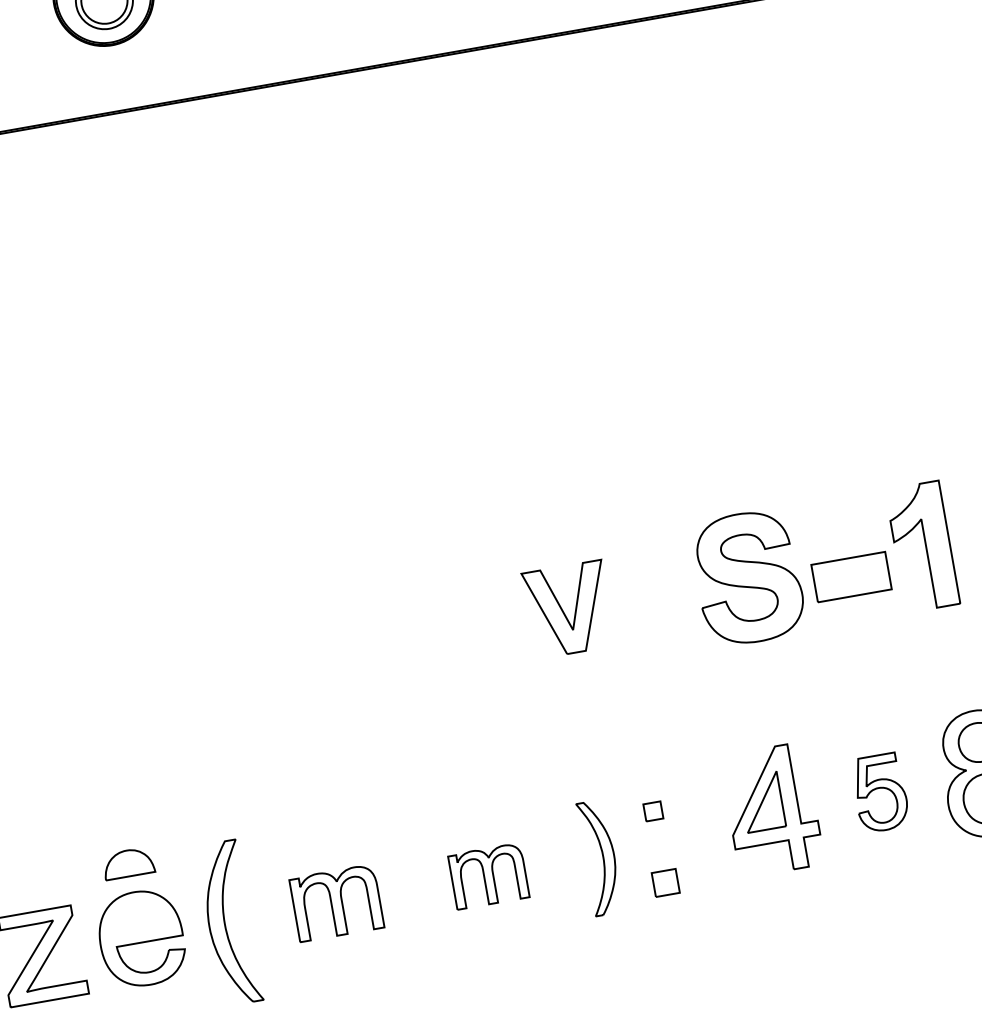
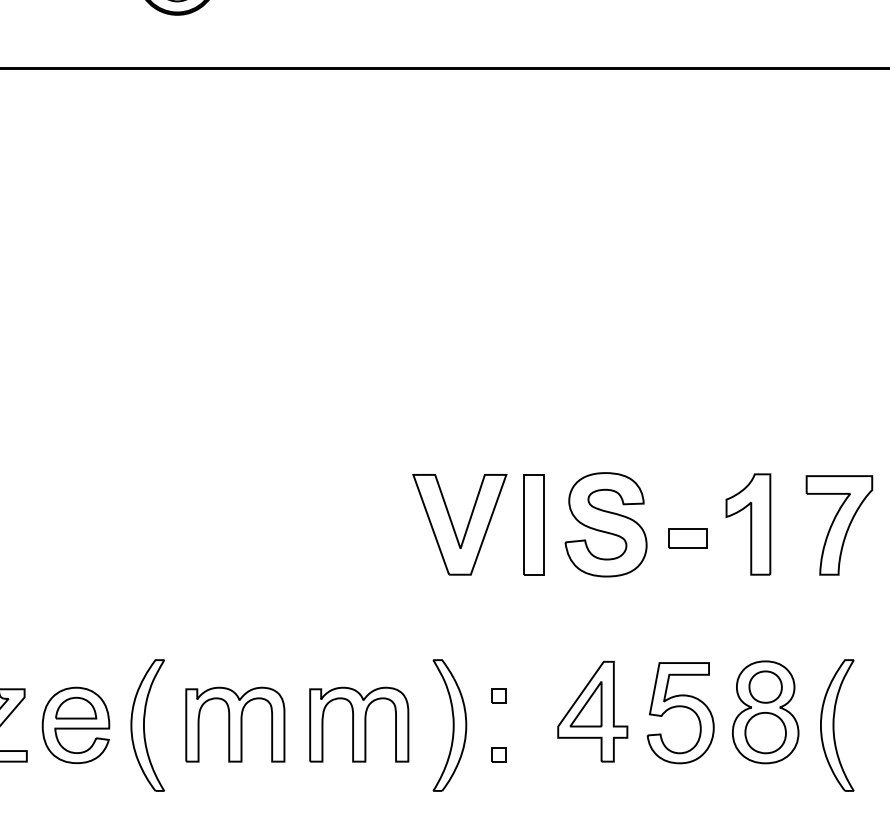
part: (850, 577) -> (687, 538), size x0.62
part: (659, 593) -> (533, 524), added
part: (568, 609) -> (459, 524), size x1.43
part: (880, 793) -> (680, 713), size x1.67
part: (599, 857) -> (449, 725), size x1.43
part: (128, 862) -> (76, 707), moved
part: (488, 876) -> (359, 724), size x1.67
part: (665, 882) -> (498, 754), size x0.71
part: (336, 902) -> (235, 724), size x1.43

